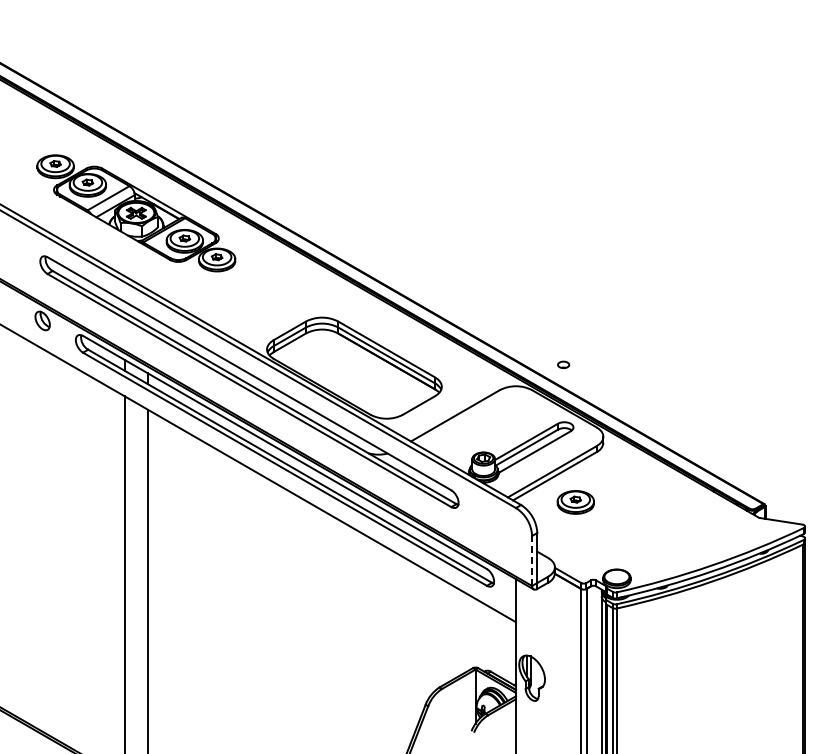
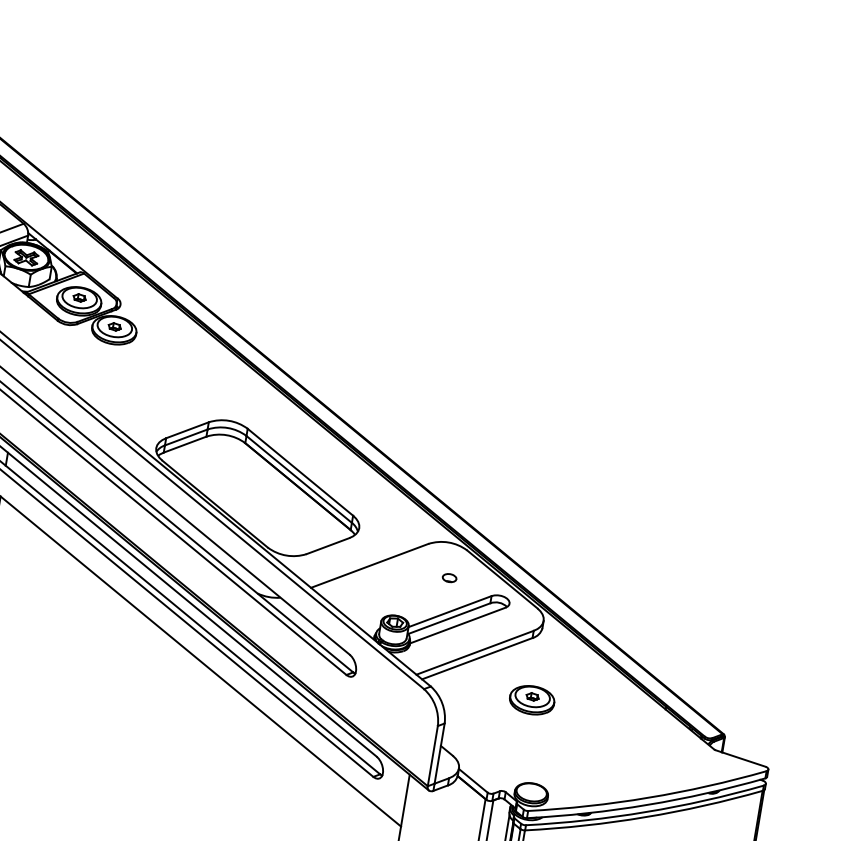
part: (563, 364) -> (449, 577), moved
part: (575, 502) -> (531, 700), moved
line: (532, 561) -> (433, 756), dashed -> solid

